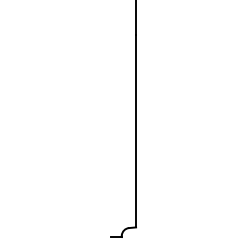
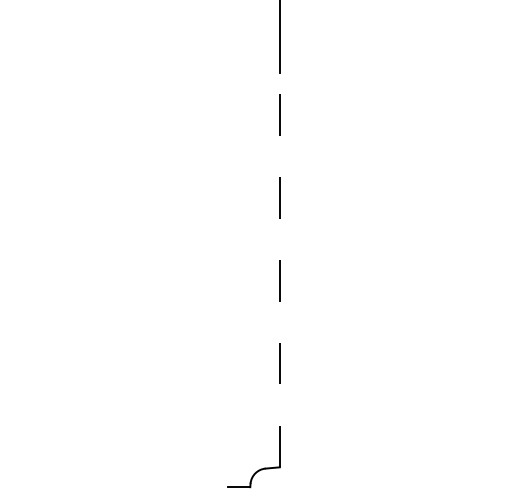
line: (136, 131) -> (280, 270), solid -> dashed

